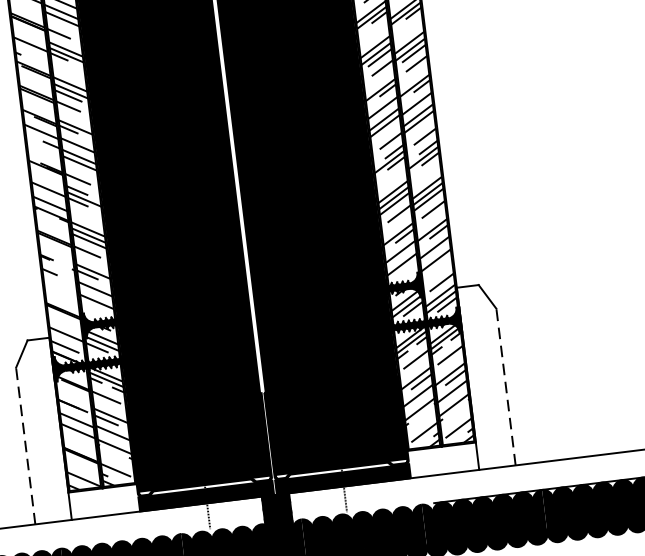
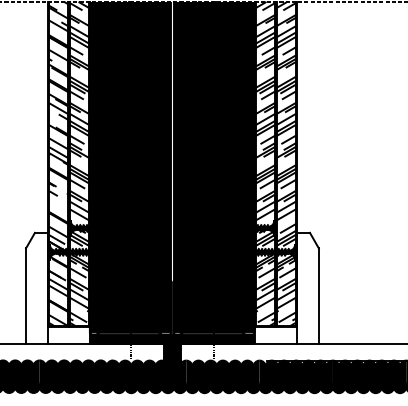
line: (505, 387) -> (318, 296), dashed -> solid
line: (26, 446) -> (26, 296), dashed -> solid

